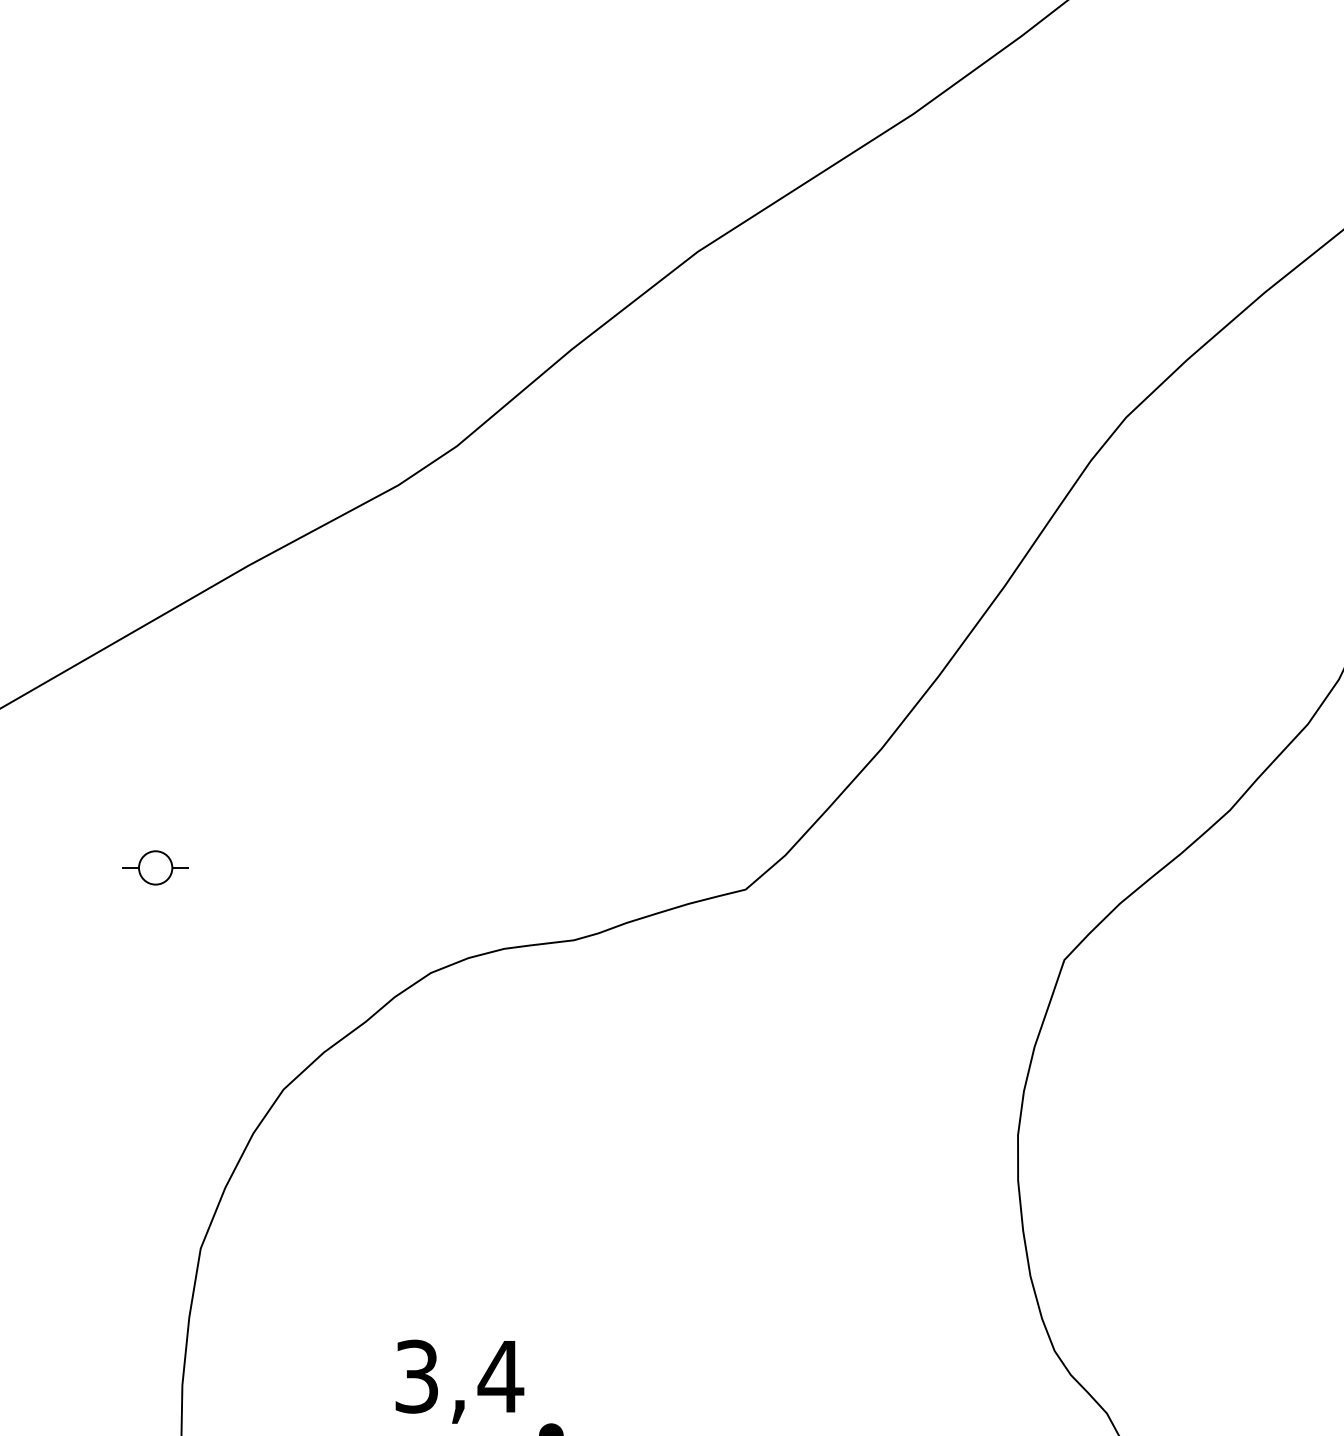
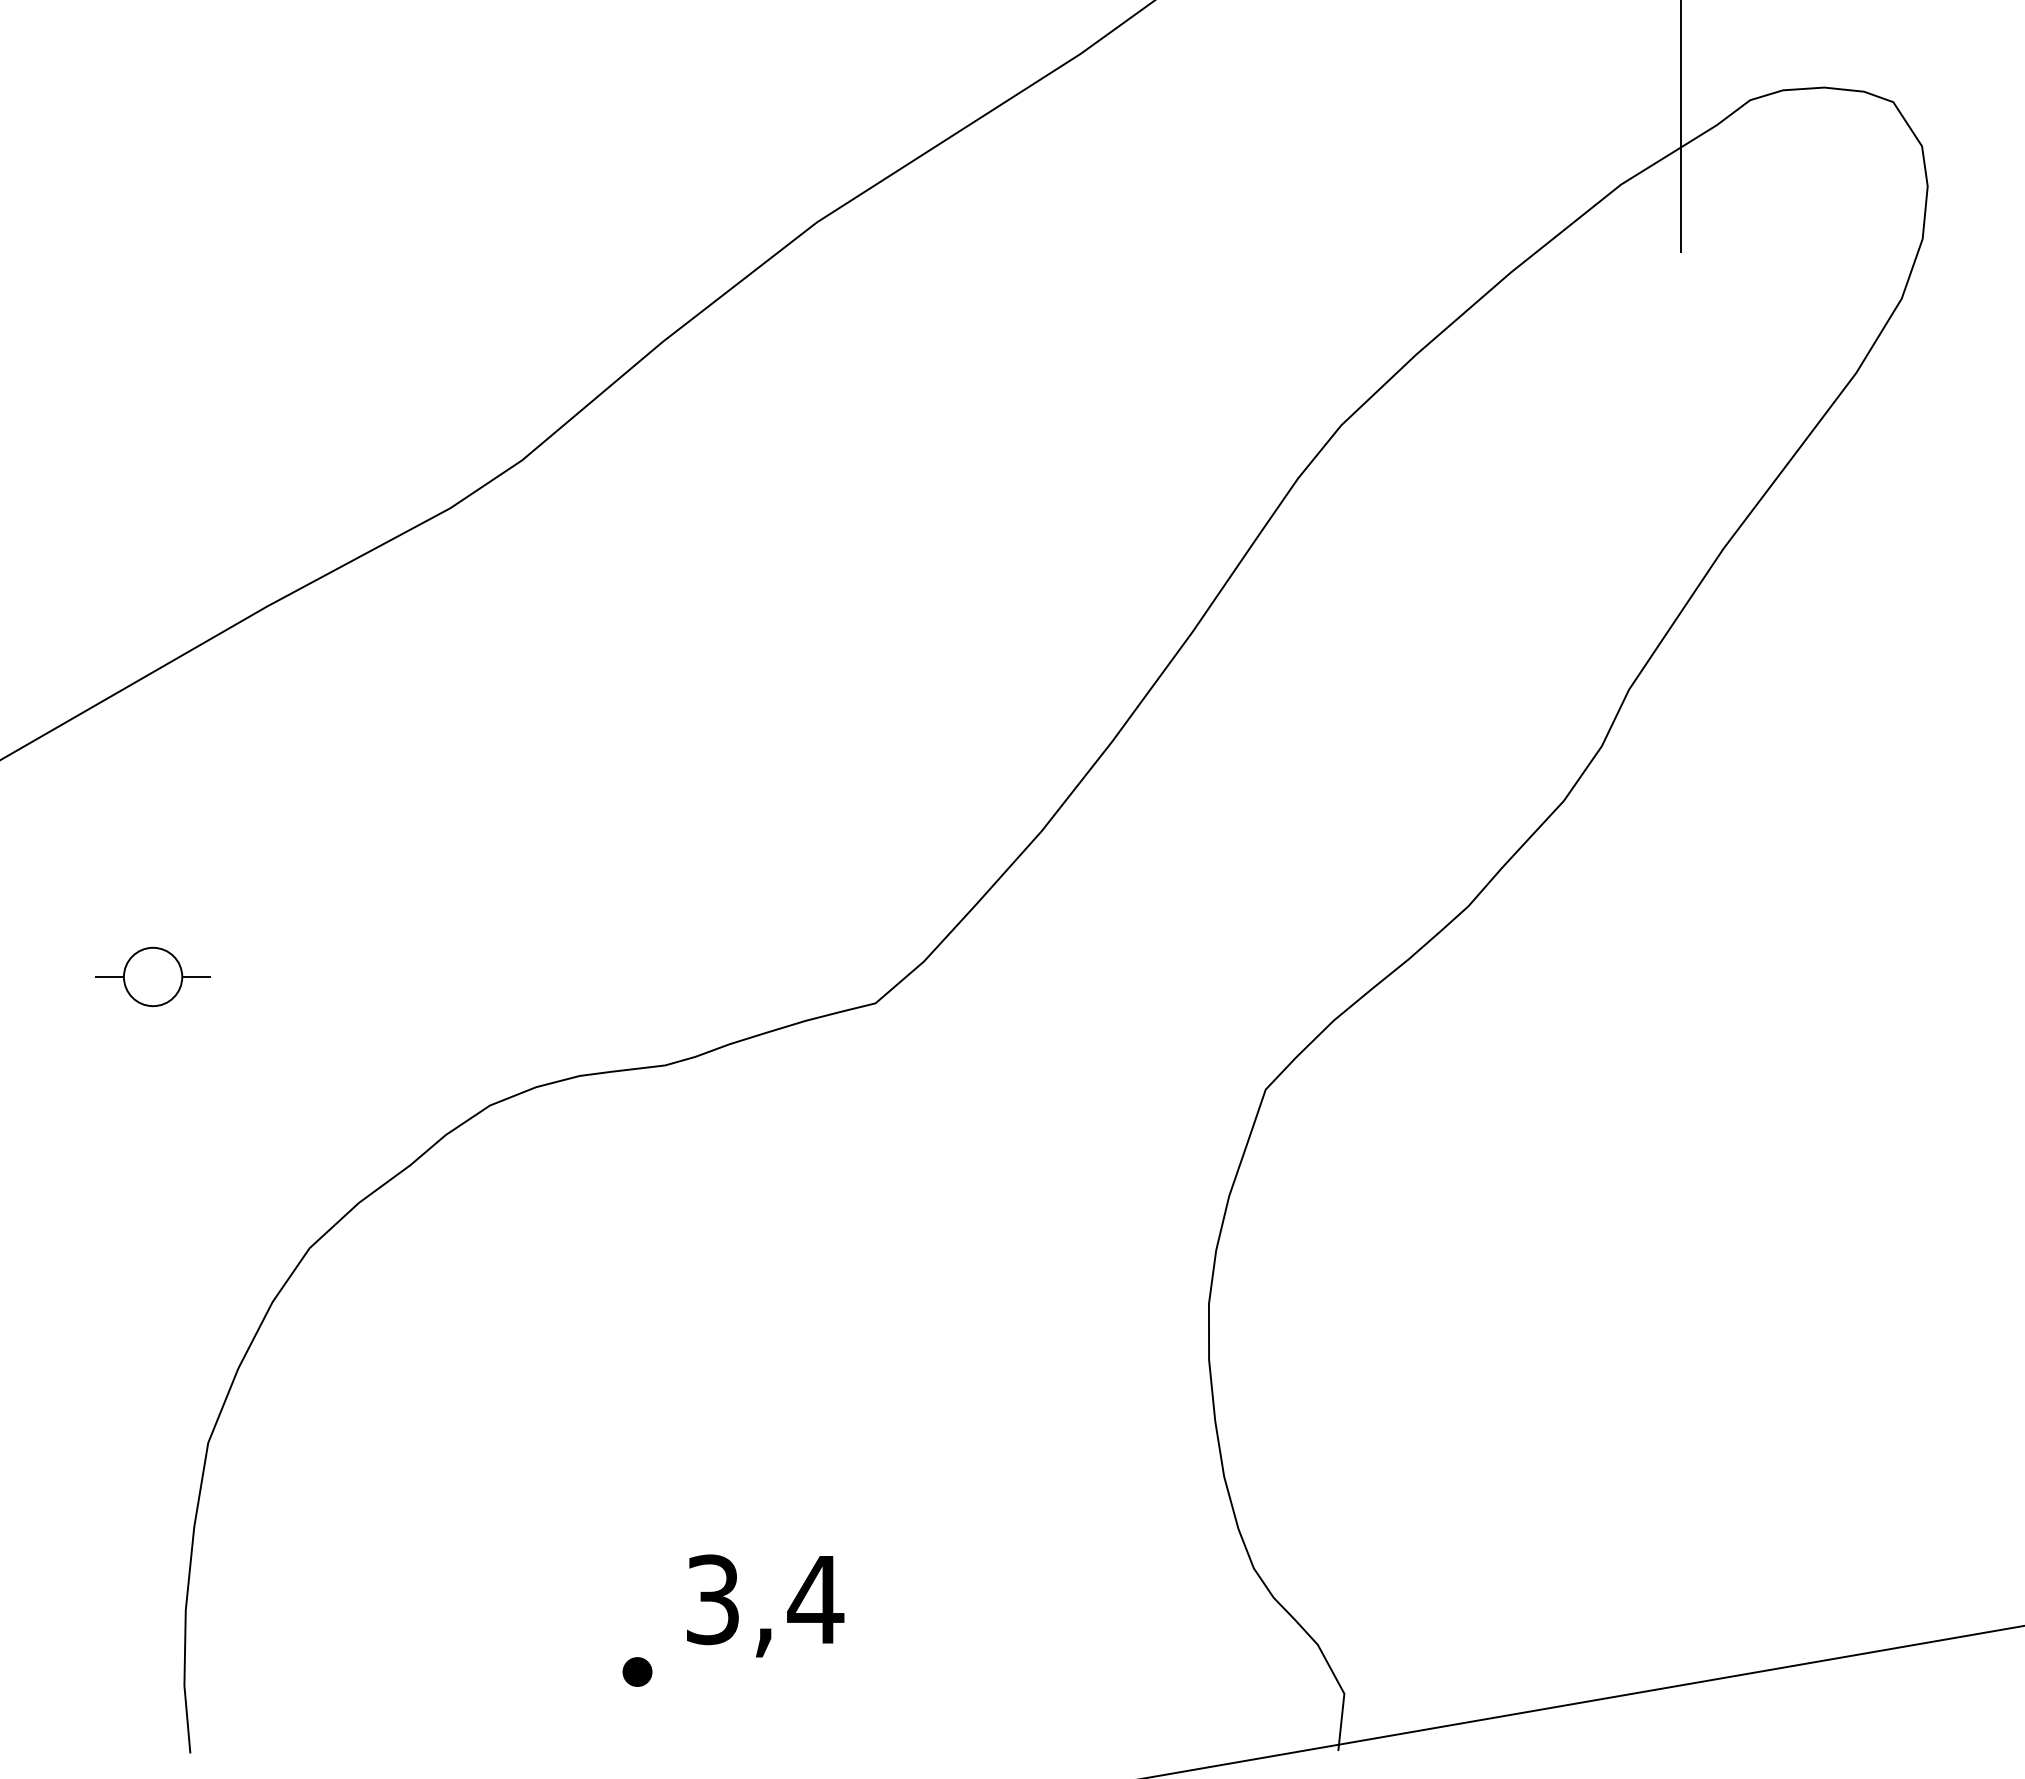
part: (155, 867) -> (152, 976), size x1.43
text: (459, 1381) -> (765, 1605), moved

